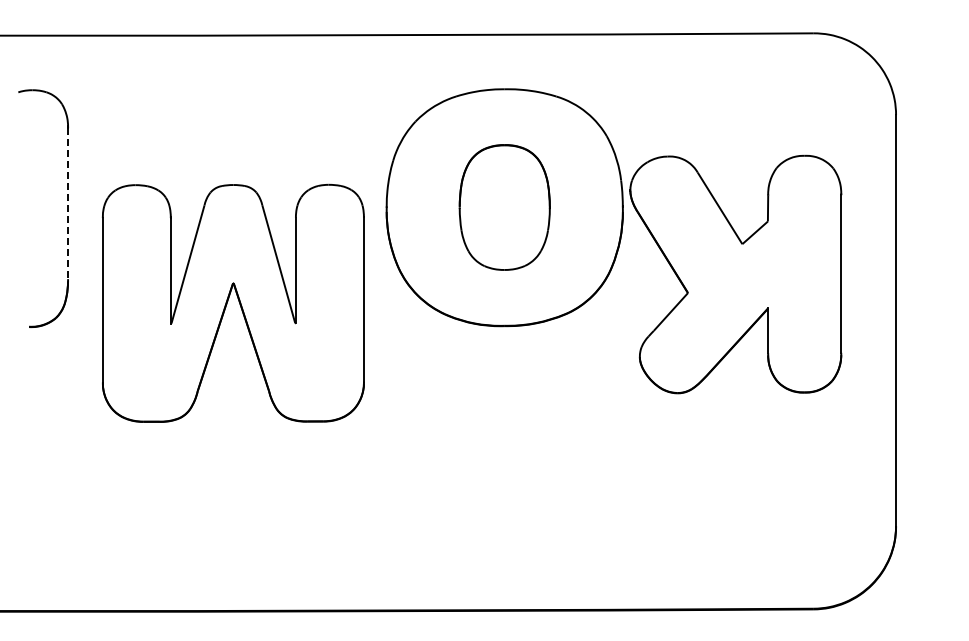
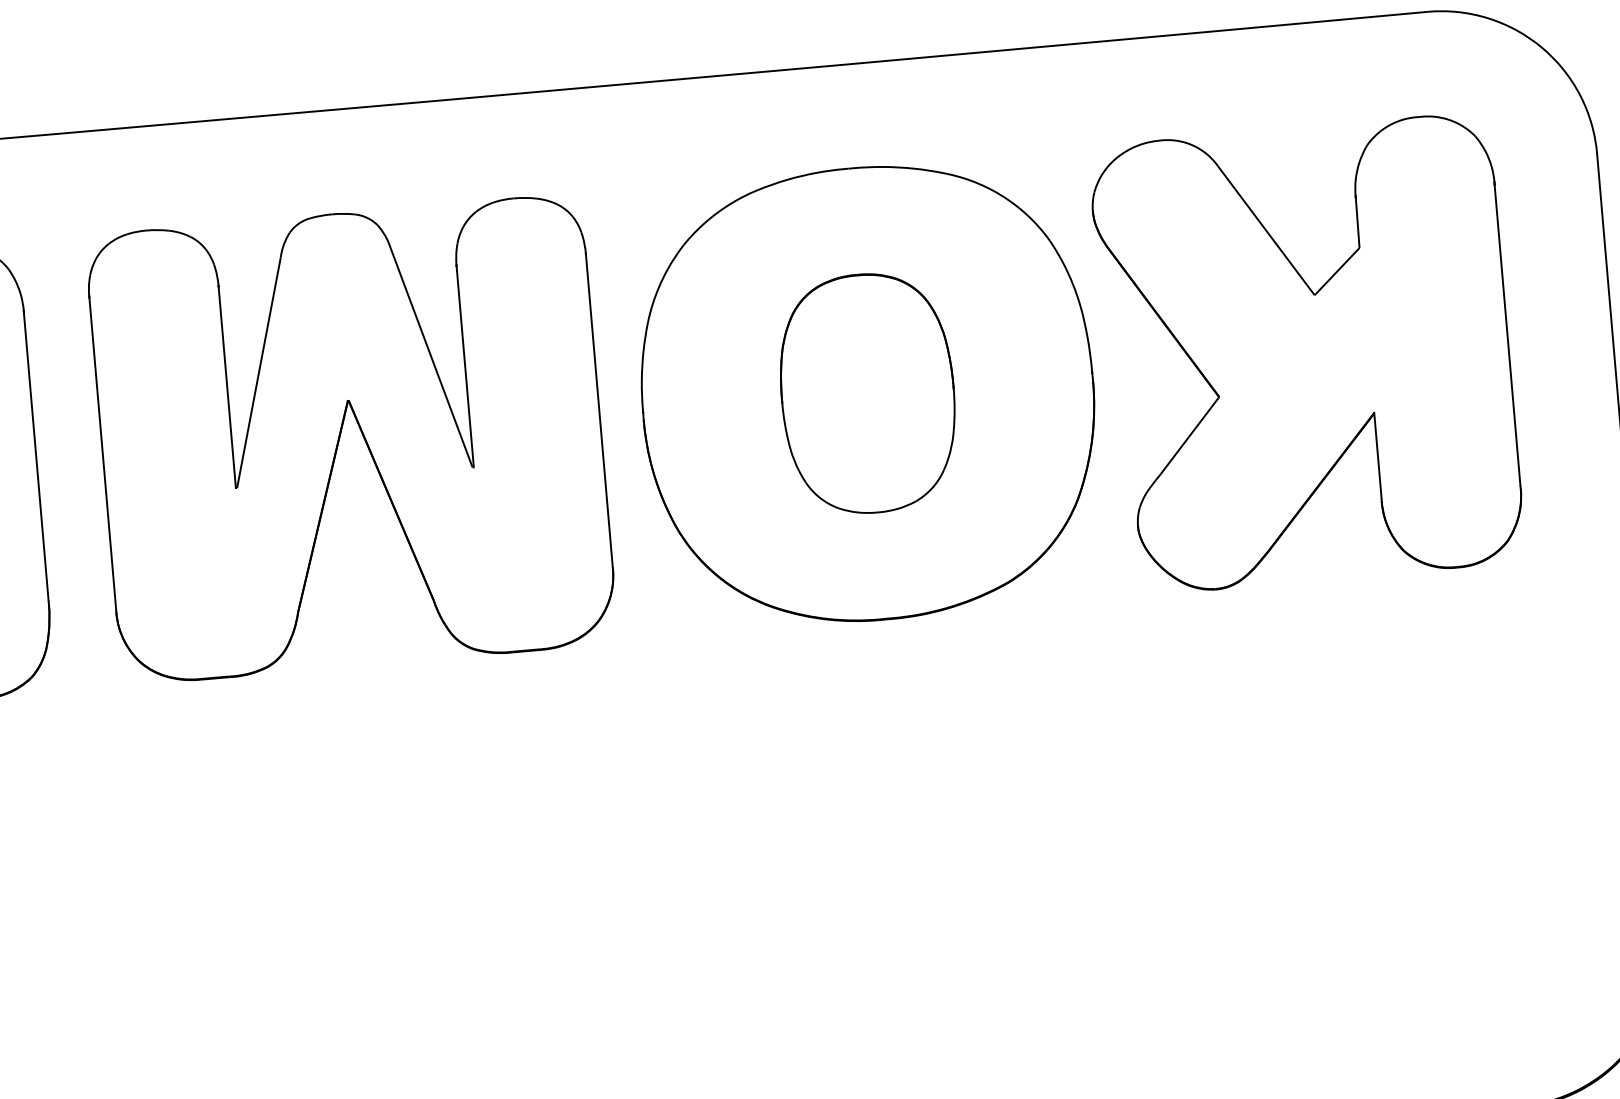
line: (68, 204) -> (37, 459), dashed -> solid
part: (735, 274) -> (1306, 354), moved
part: (233, 302) -> (351, 437), moved

